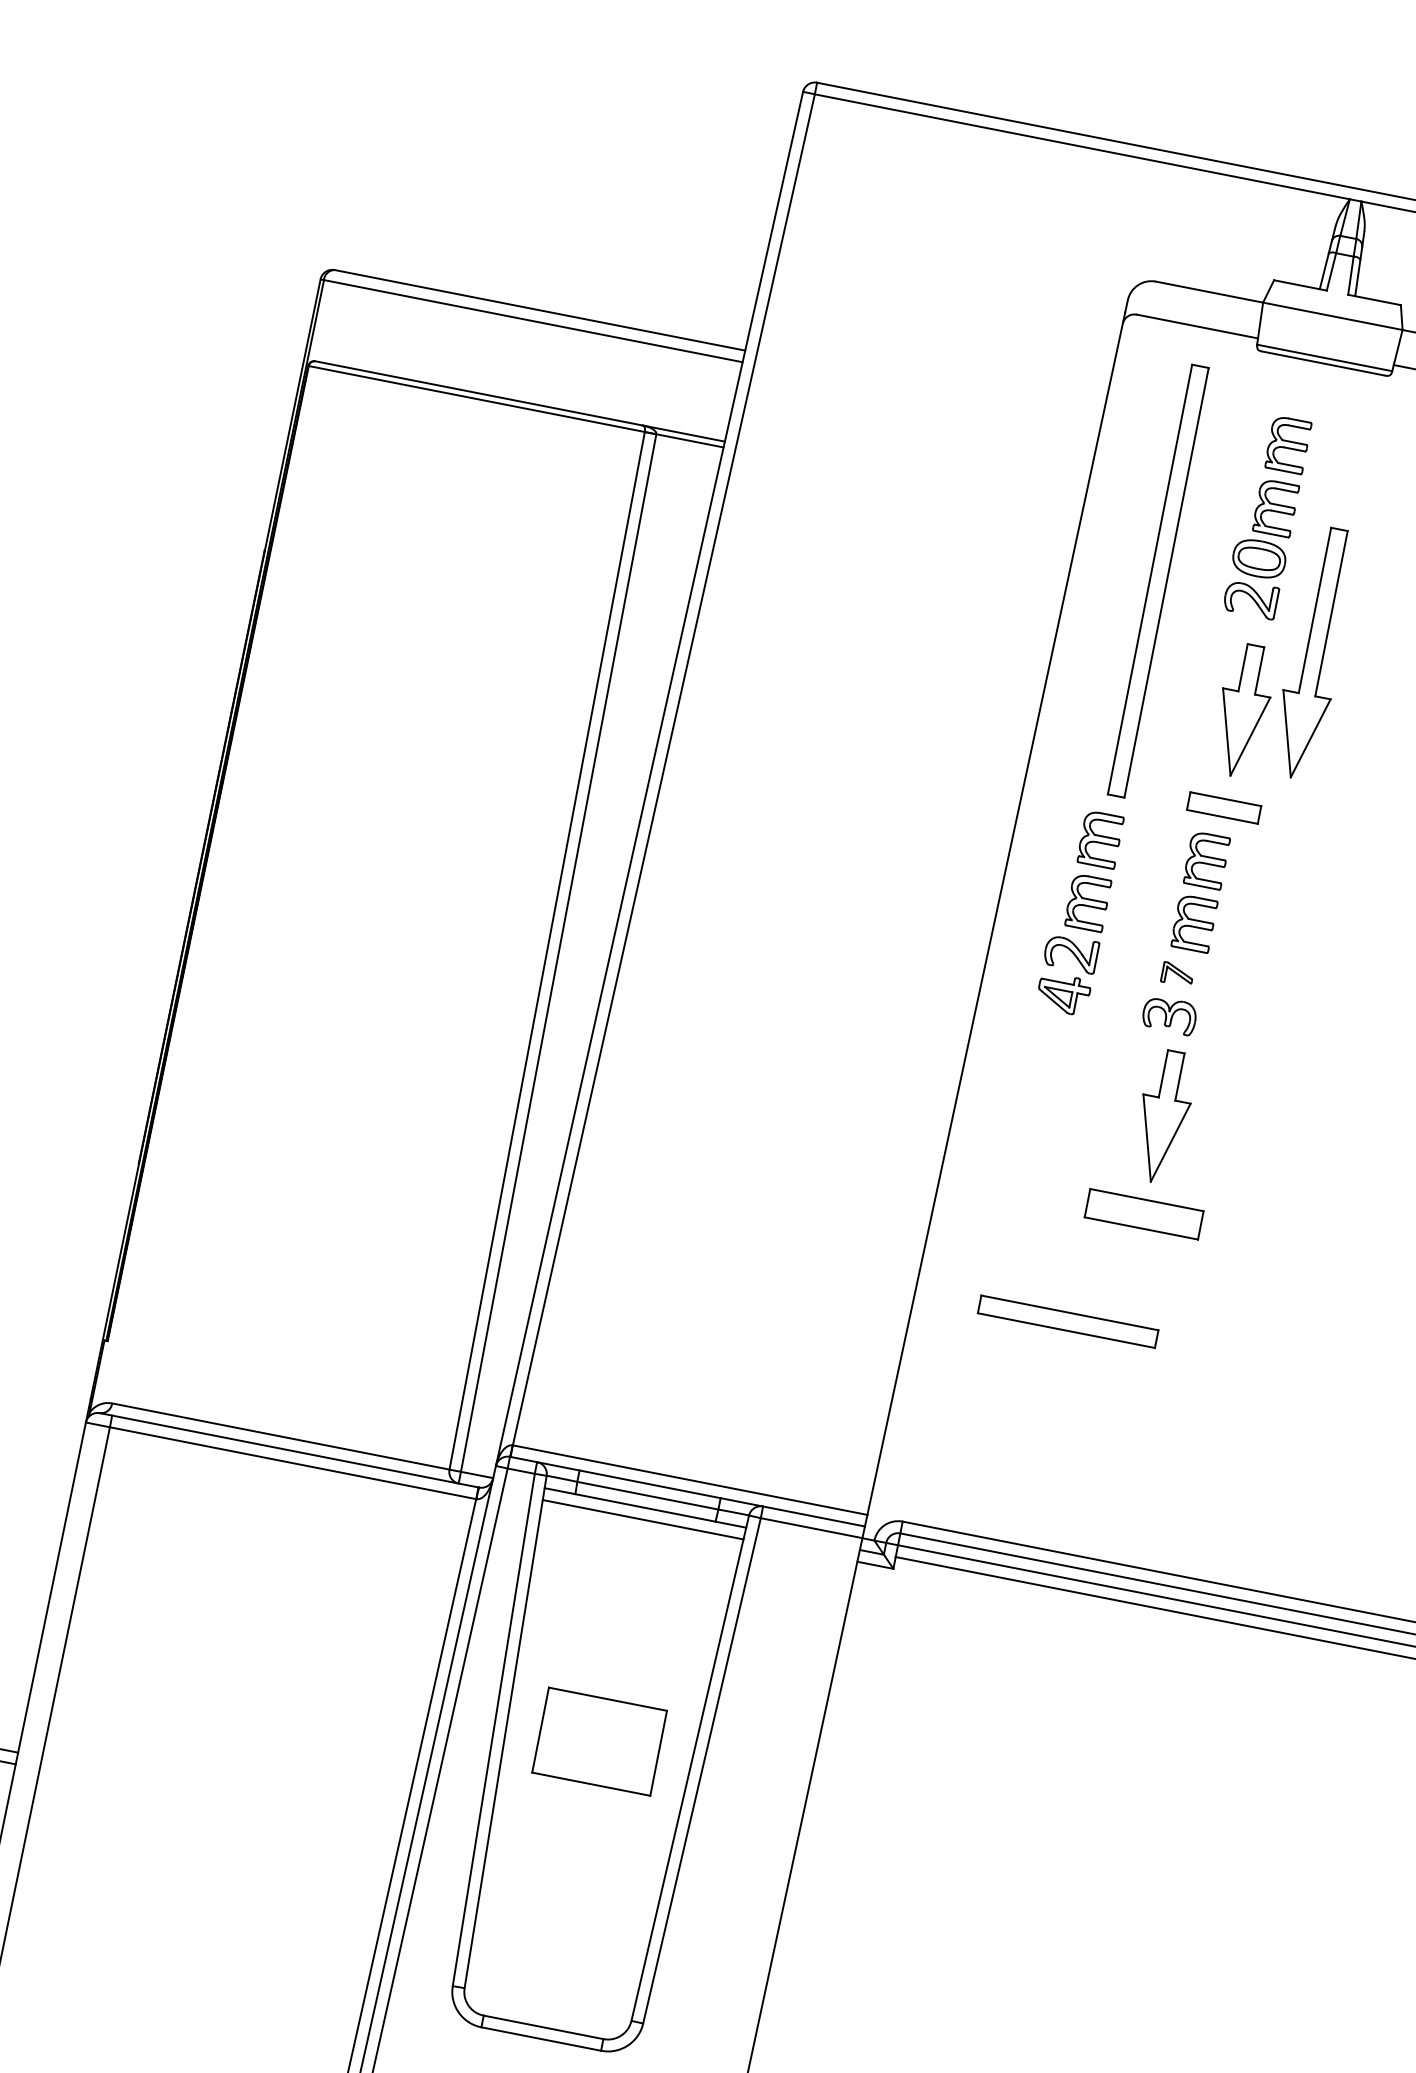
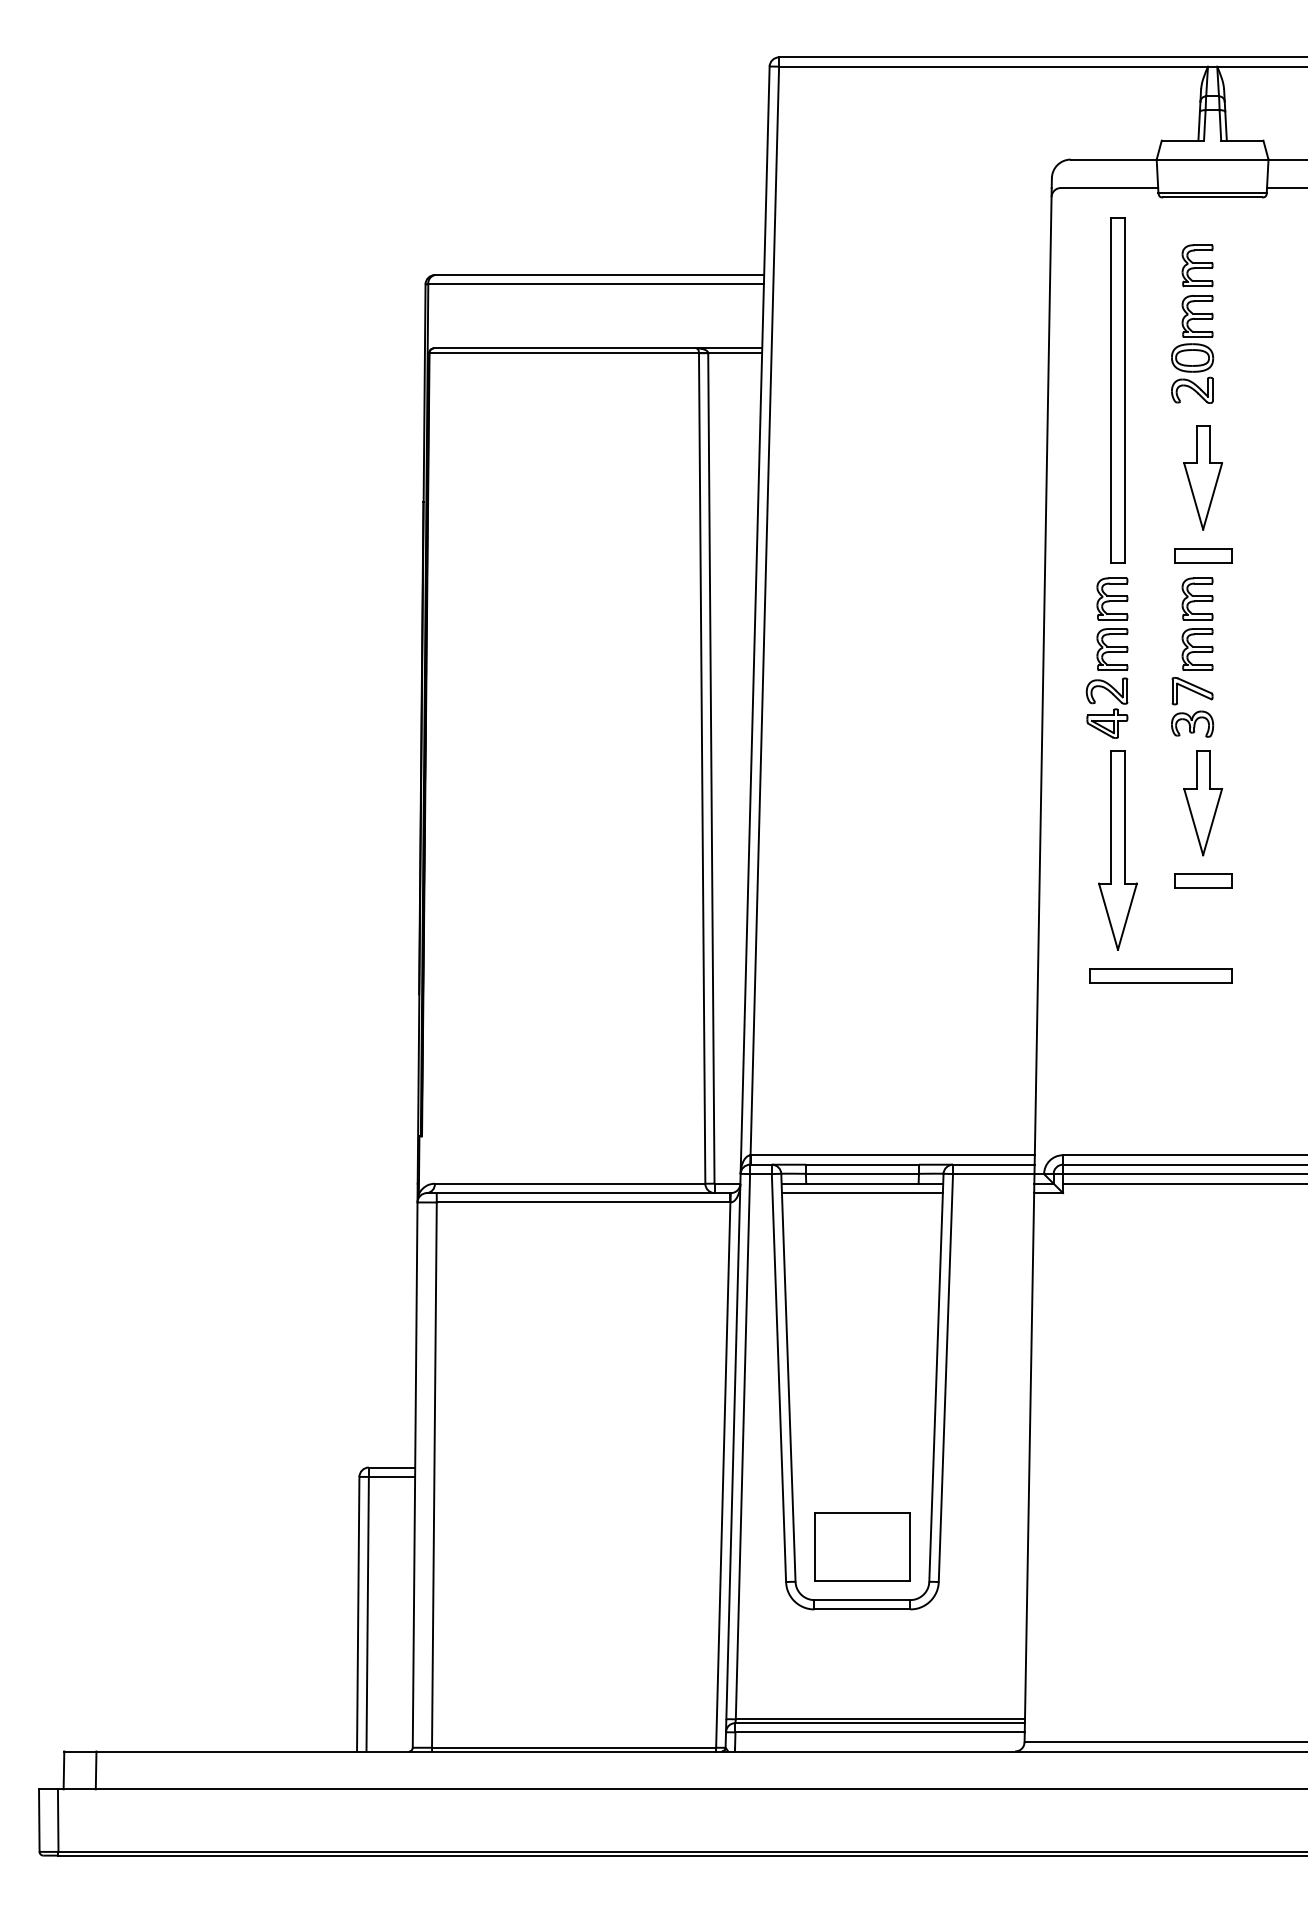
part: (1314, 653) -> (1117, 850), moved
part: (1177, 974) -> (1192, 691), size x1.67
part: (1145, 1213) -> (1203, 880), size x0.62
part: (599, 1741) -> (862, 1546), moved

